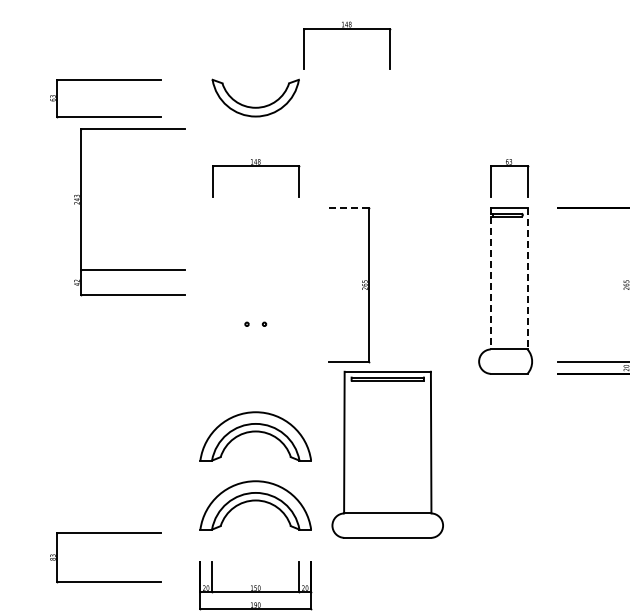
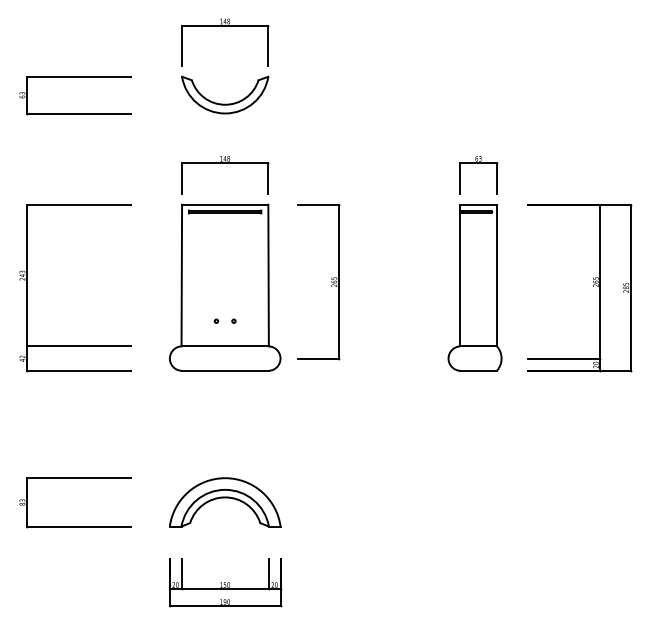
part: (347, 29) -> (225, 26), moved
line: (350, 207) -> (319, 204), dashed -> solid
part: (82, 212) -> (27, 288), moved
line: (527, 278) -> (496, 275), dashed -> solid
line: (491, 283) -> (460, 280), dashed -> solid
part: (256, 436) -> (225, 433), removed
part: (388, 454) -> (225, 287), moved
part: (106, 533) -> (75, 478), moved

